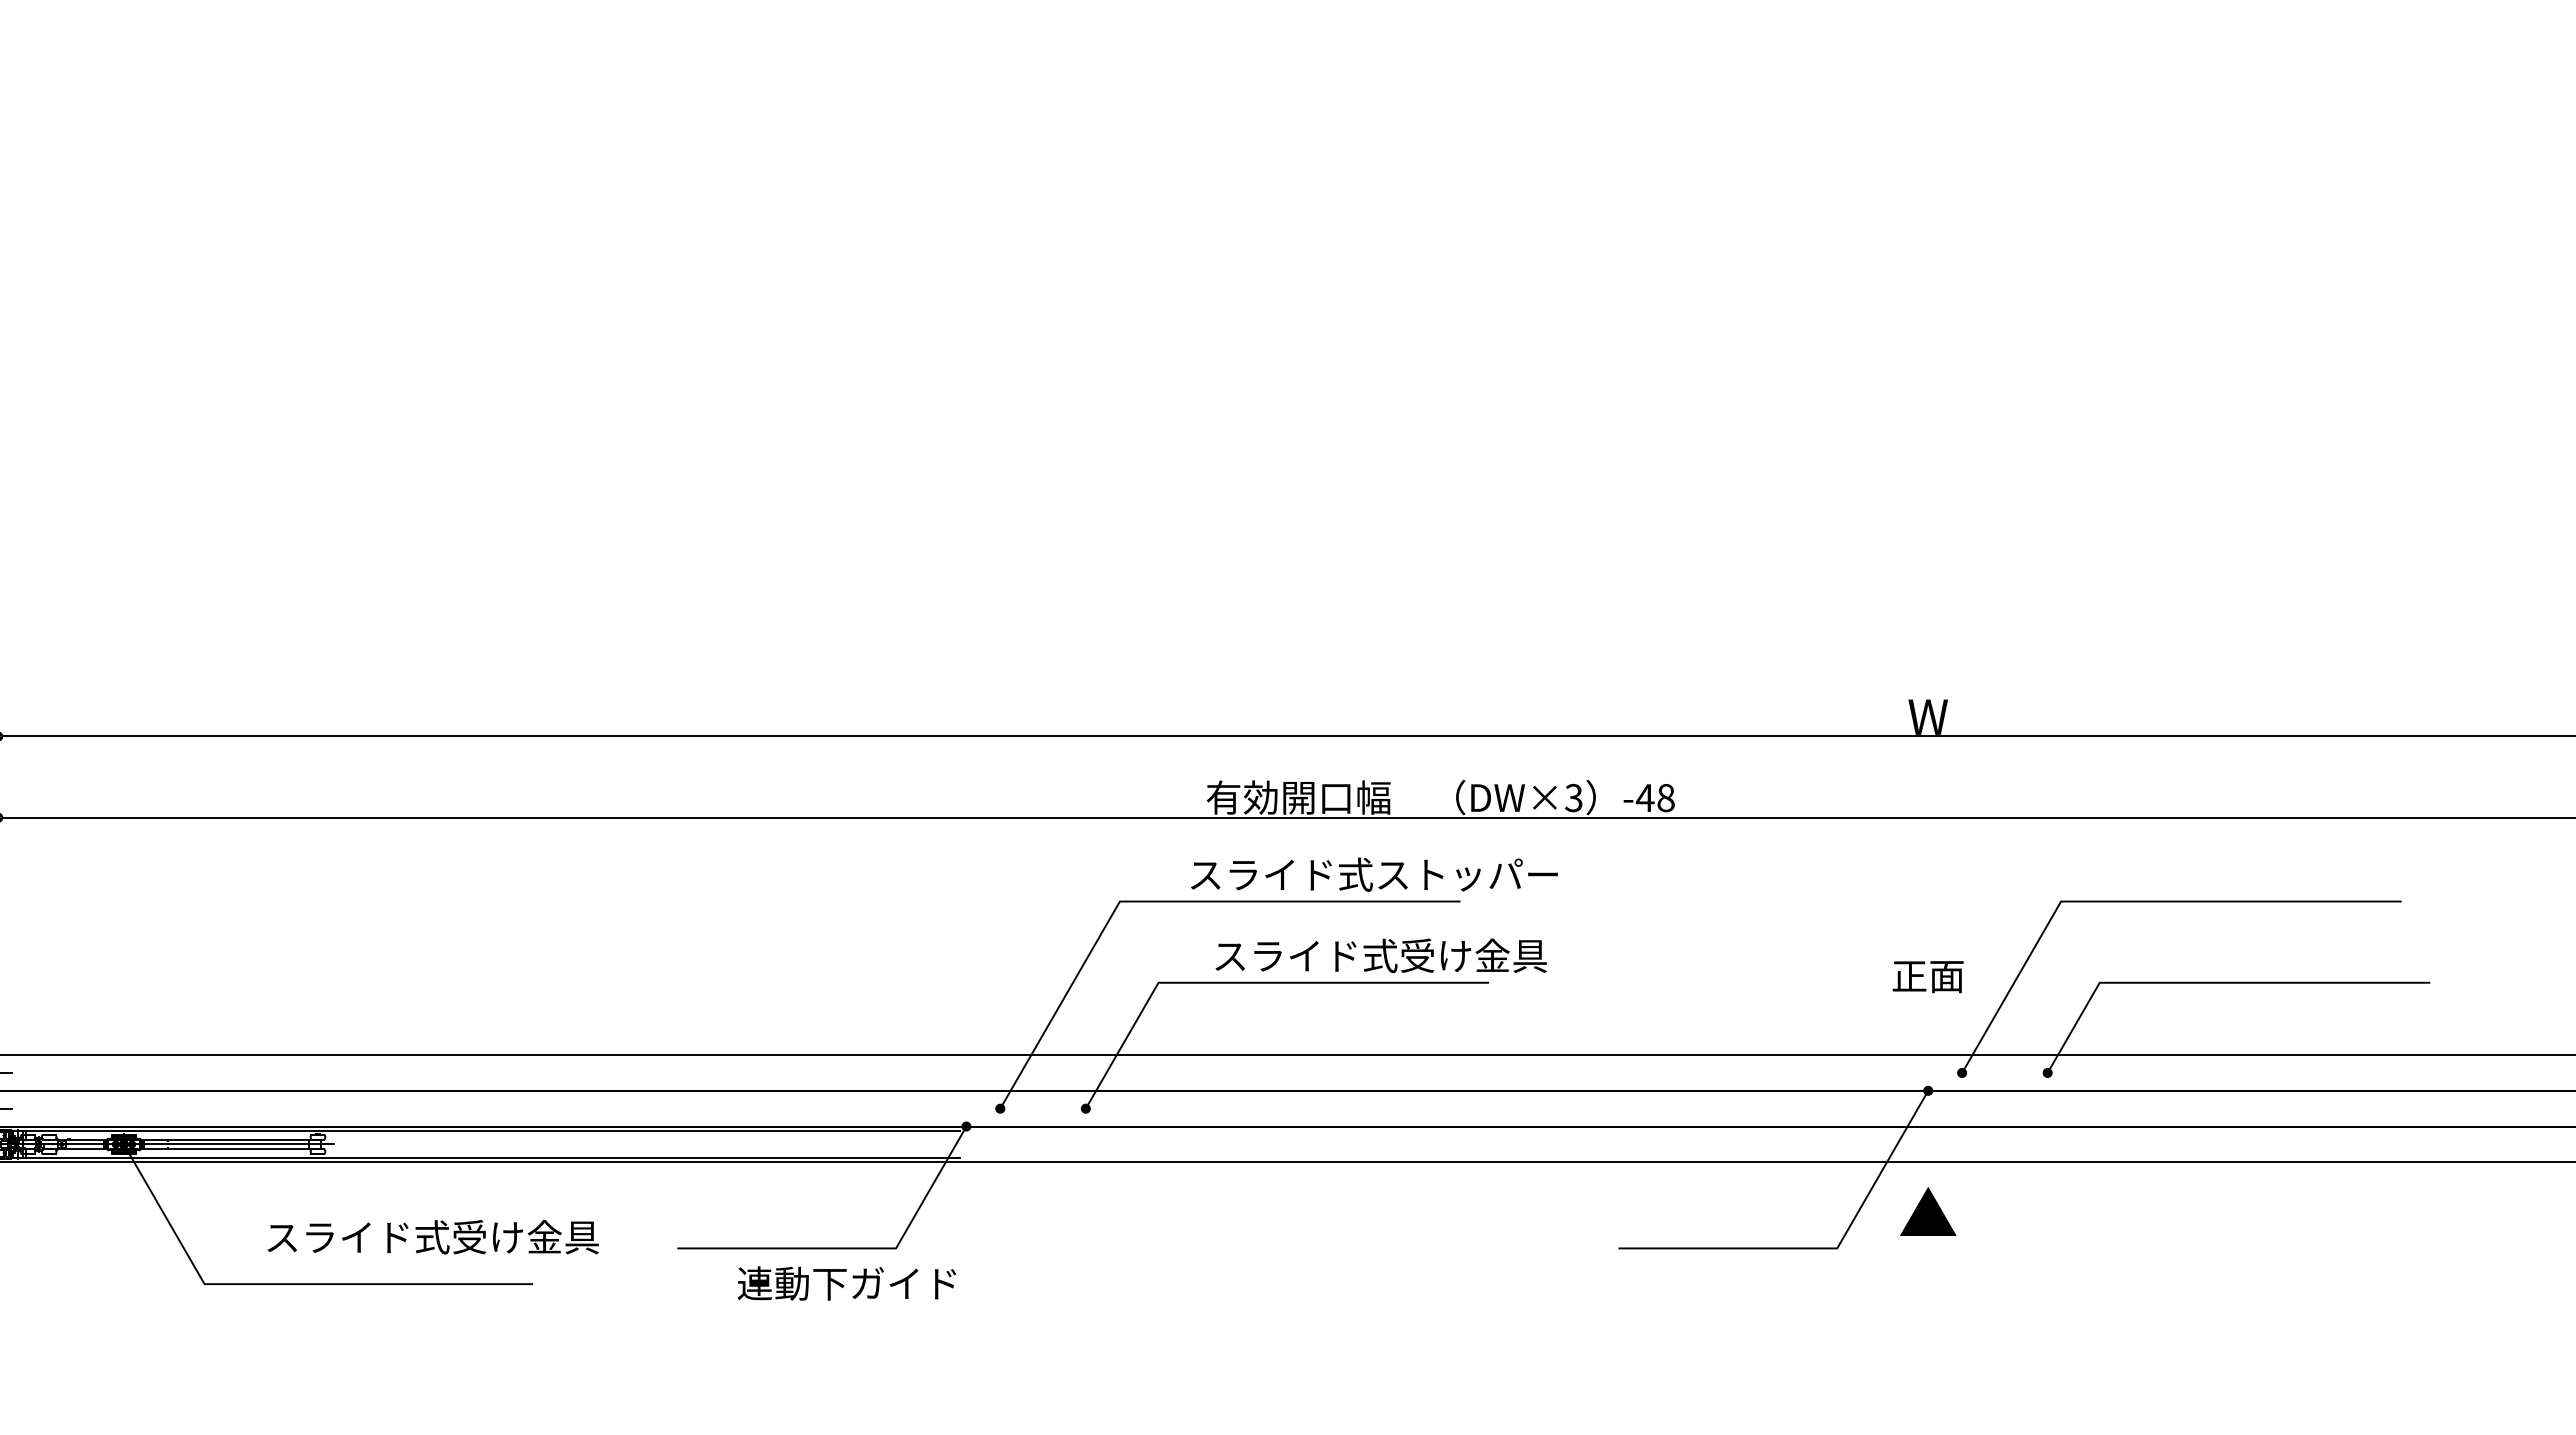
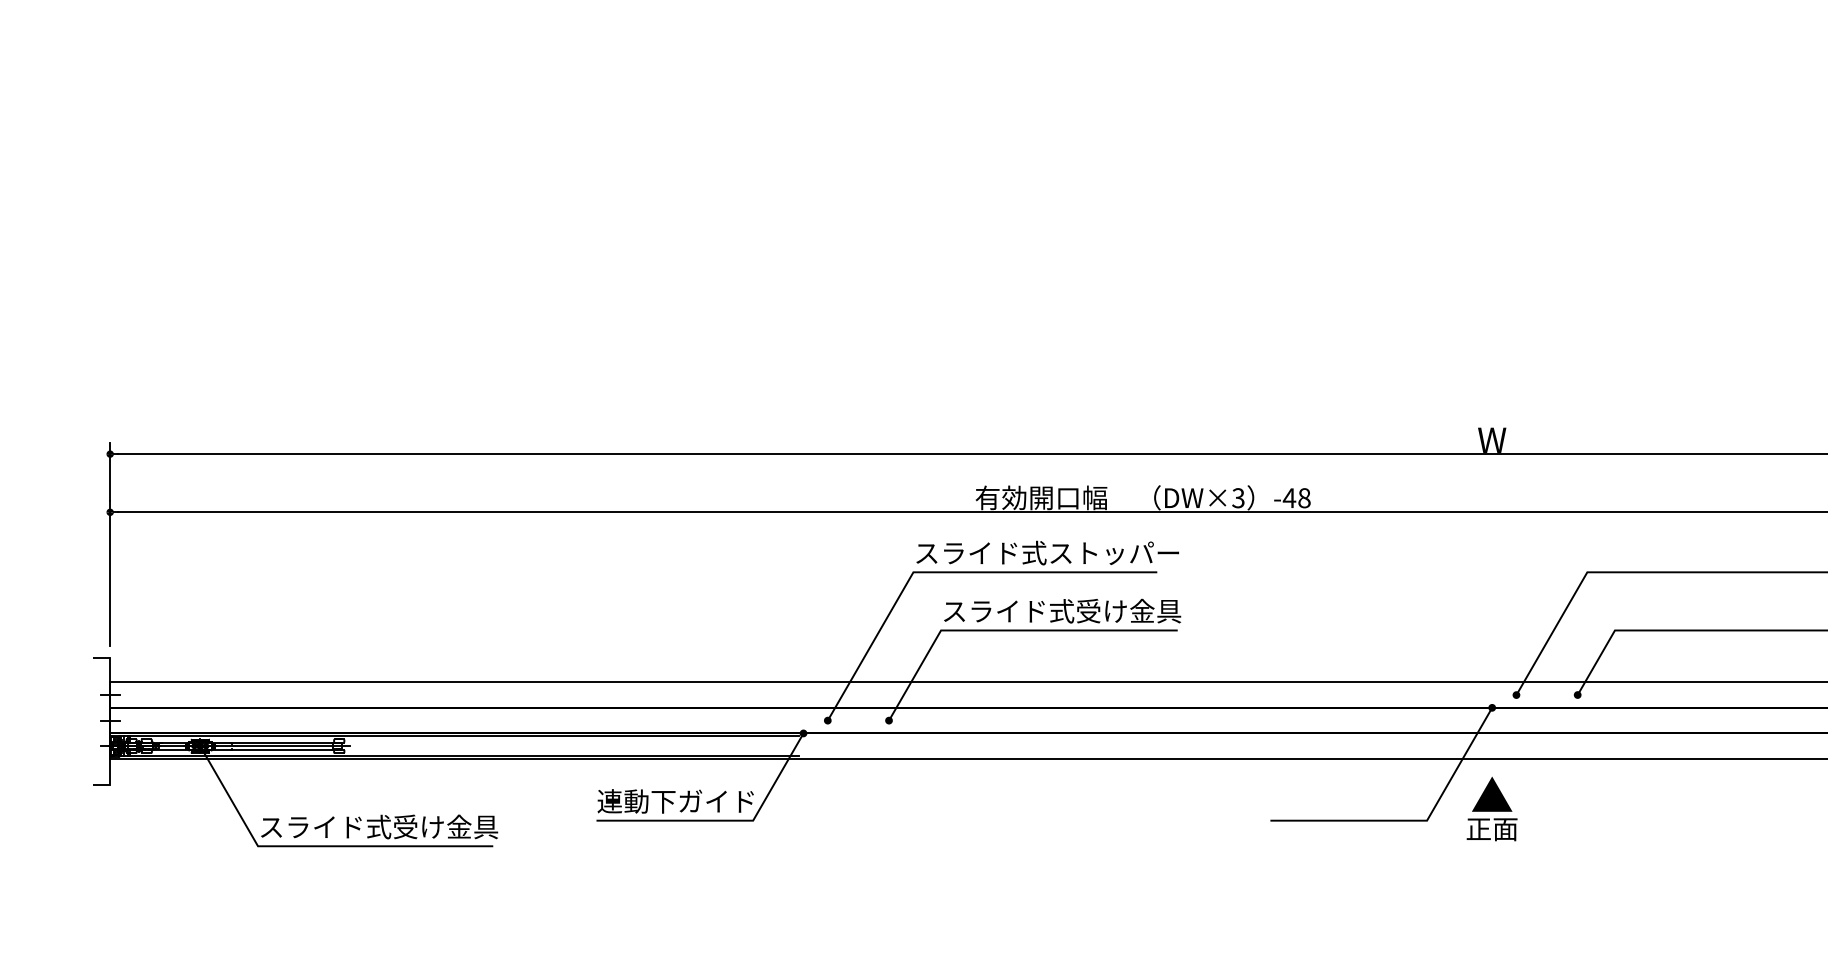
text: (1374, 874) -> (1047, 552), moved
text: (1380, 955) -> (1062, 610), moved
text: (1927, 977) -> (1491, 830), moved
text: (432, 1237) -> (378, 827), moved
text: (846, 1283) -> (675, 801), moved

